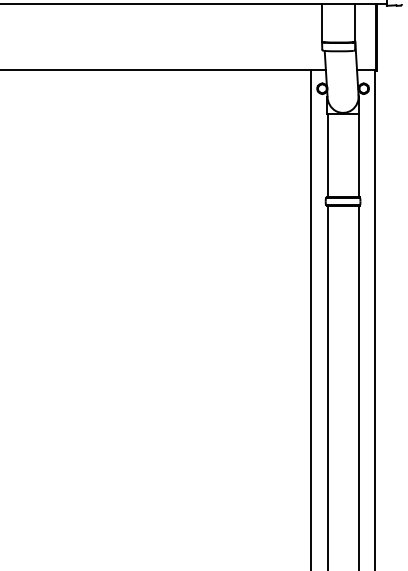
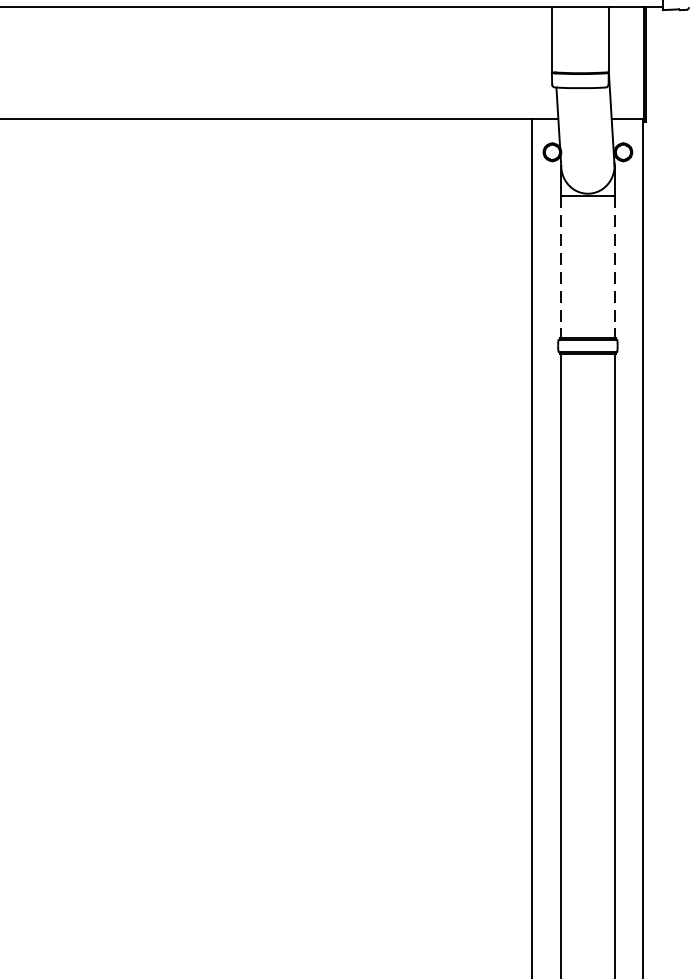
line: (327, 156) -> (561, 268), solid -> dashed
line: (358, 156) -> (614, 268), solid -> dashed

